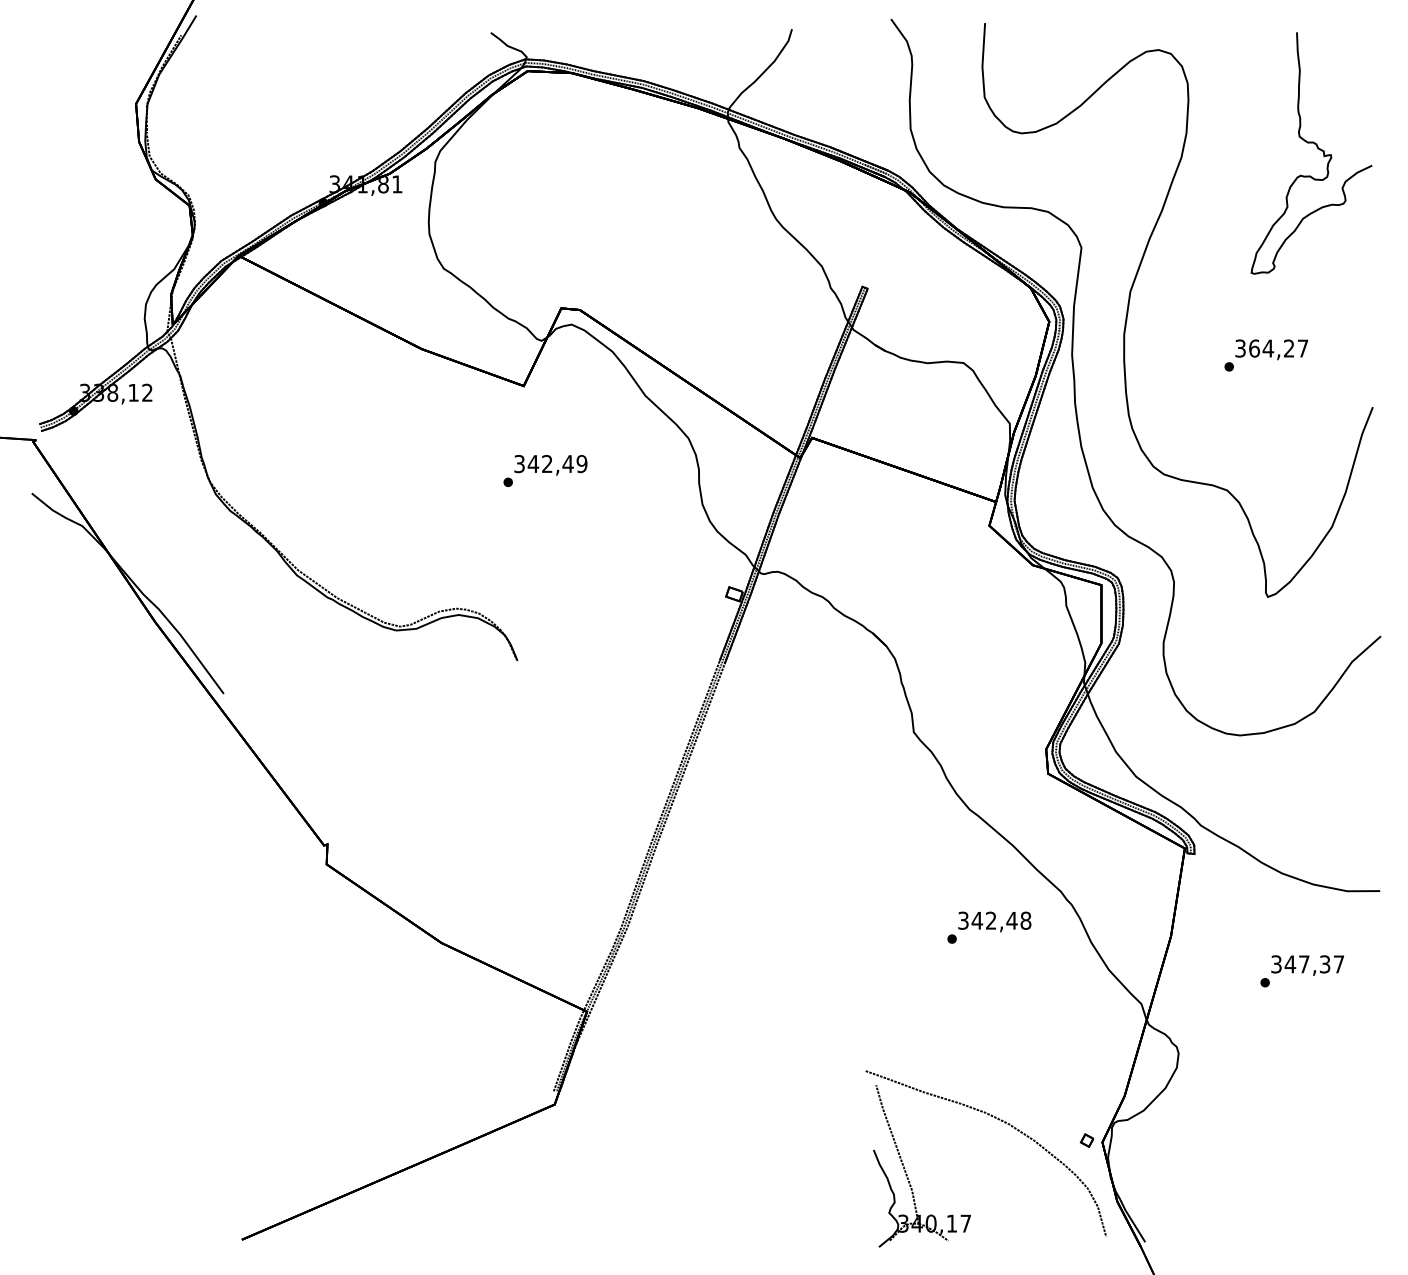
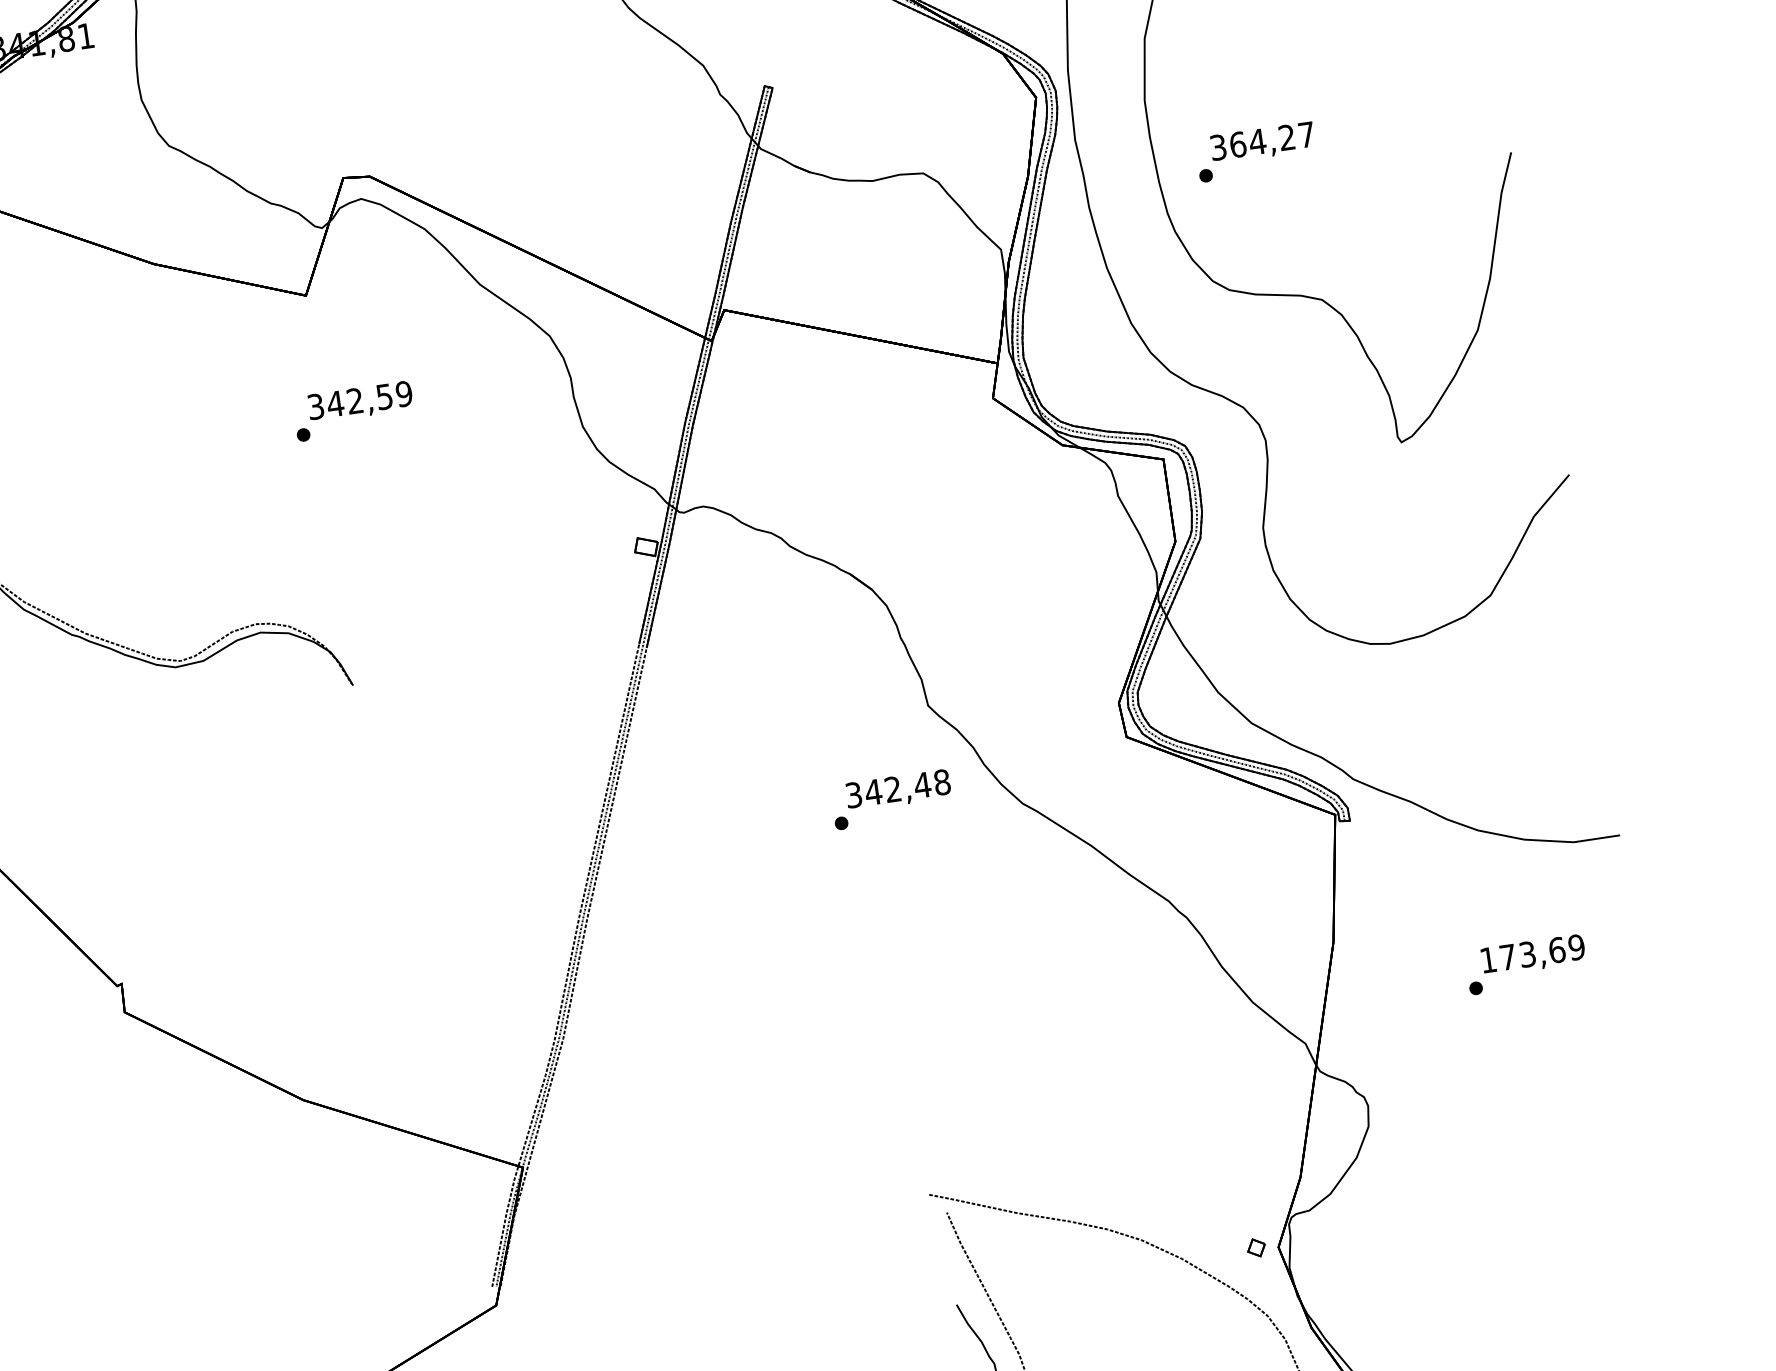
text: (1266, 355) -> (1256, 152), moved
text: (567, 464) -> (383, 397), 342,49 -> 342,59
text: (989, 927) -> (892, 799), moved
text: (1307, 964) -> (1532, 953), 347,37 -> 173,69

